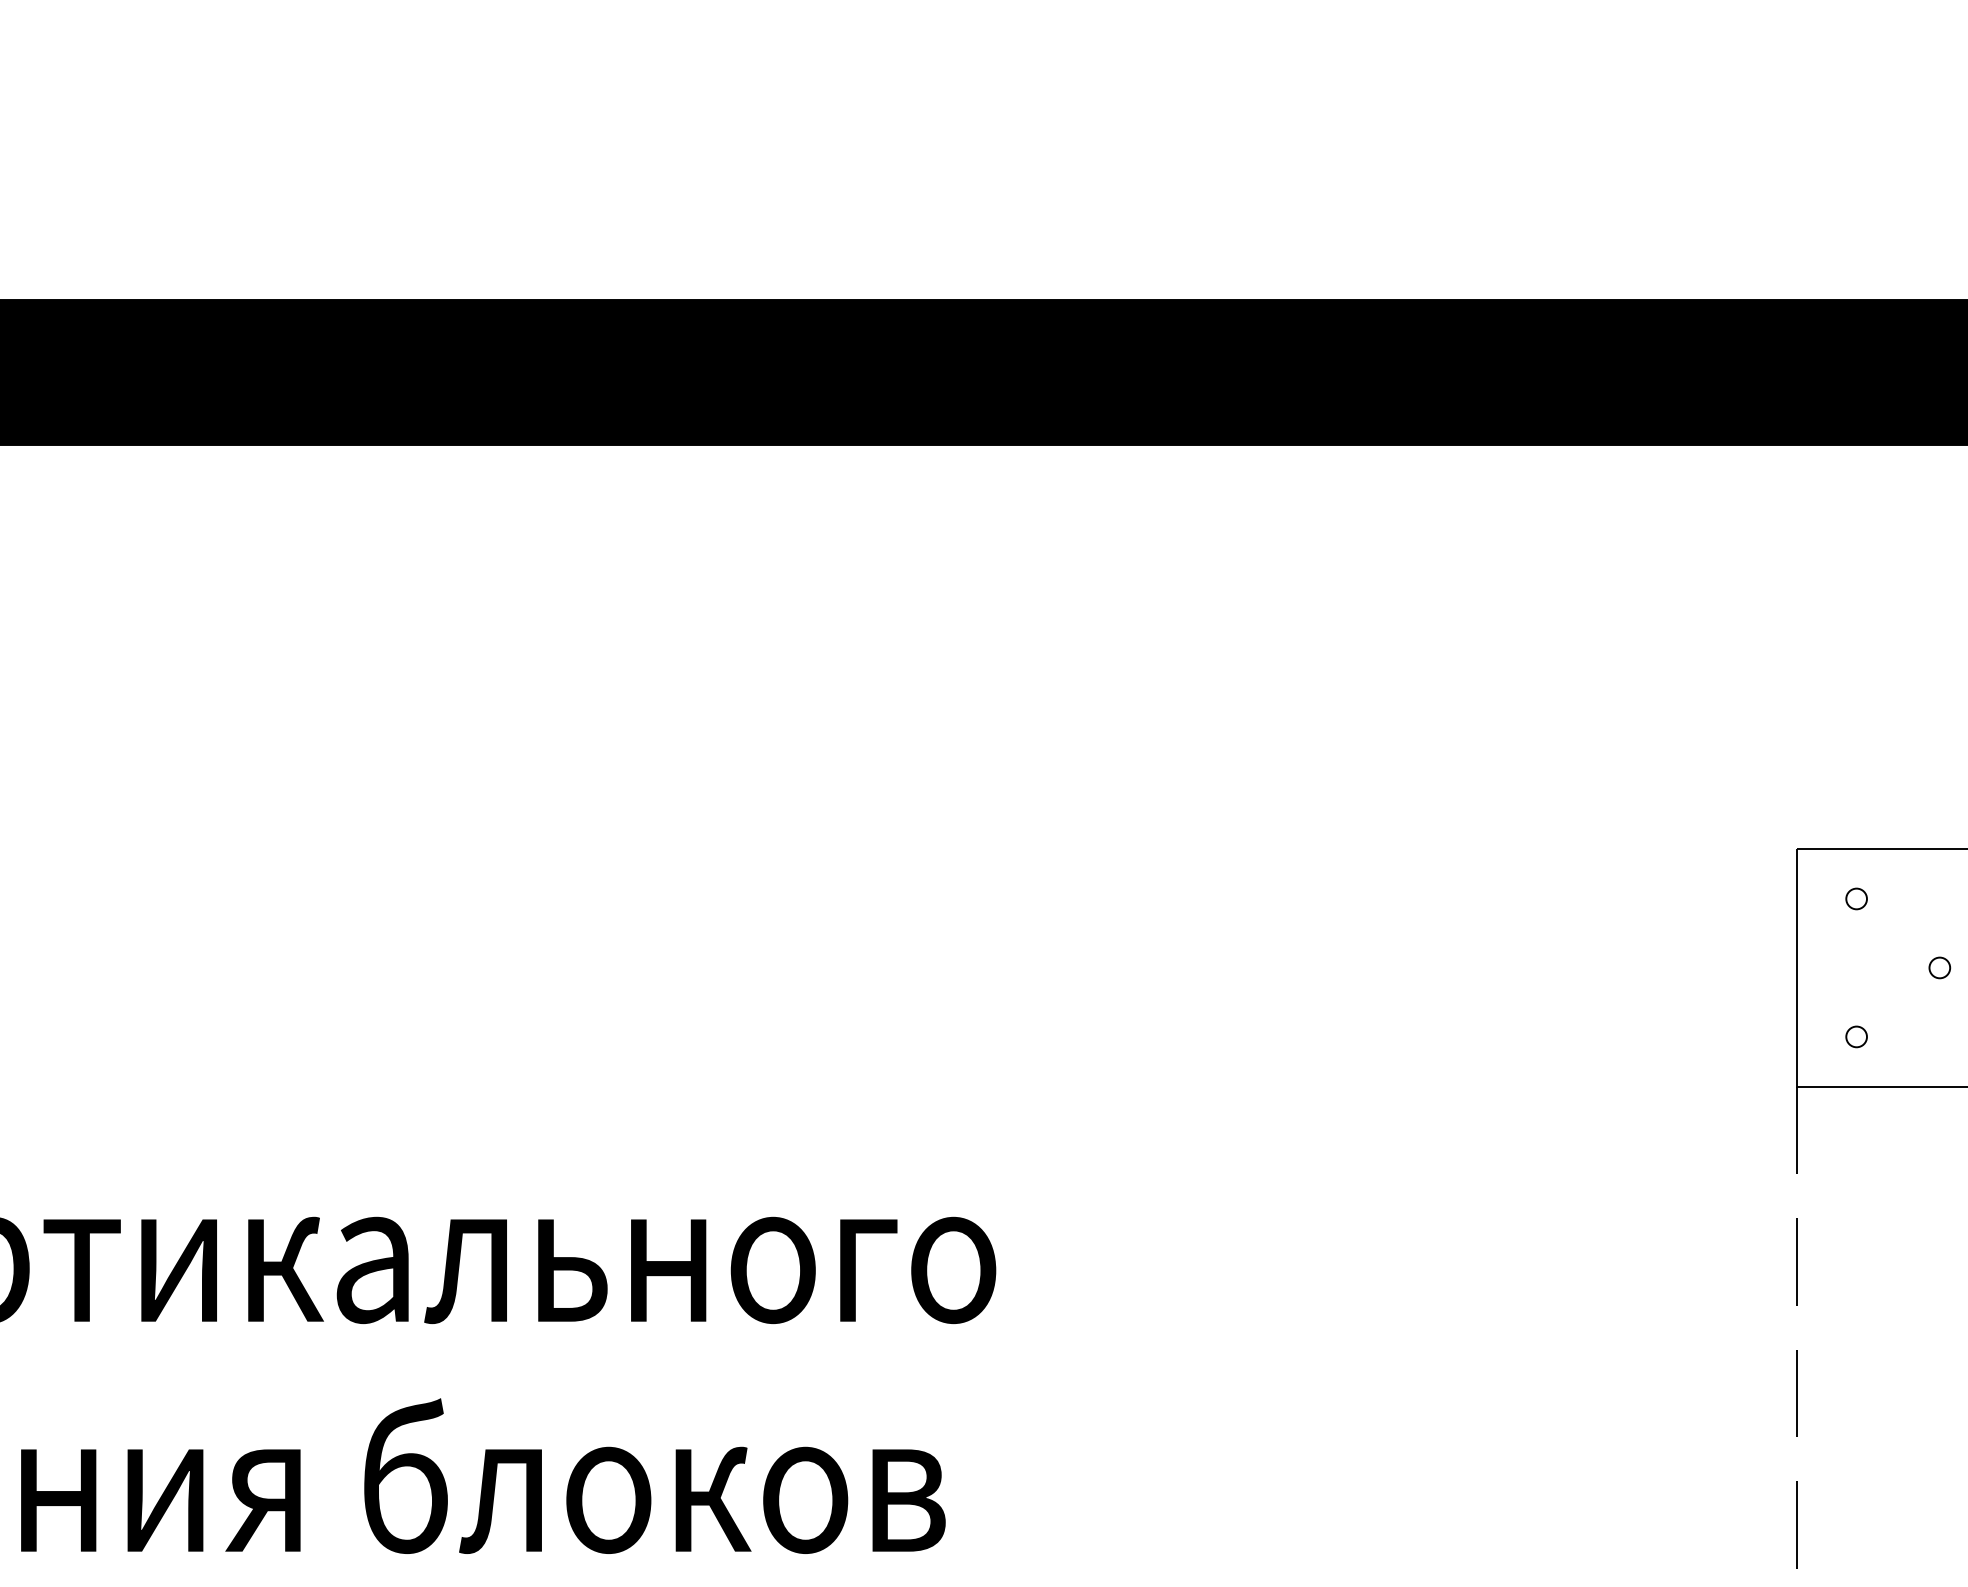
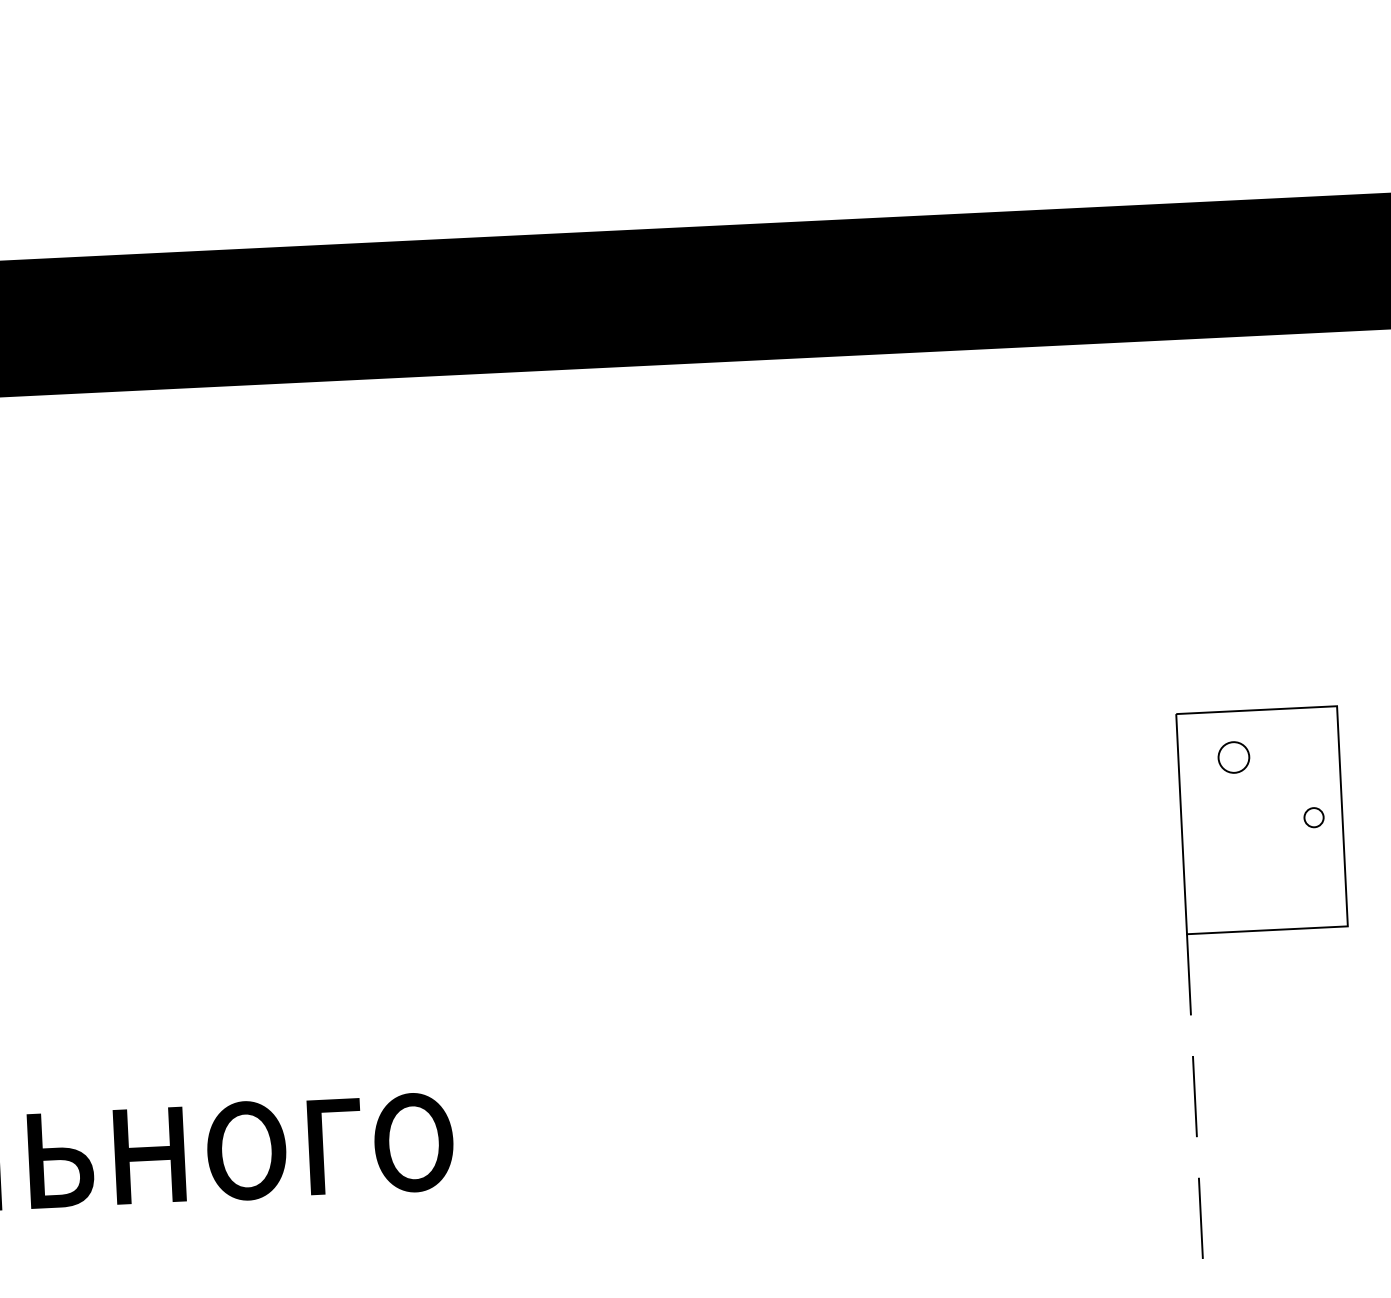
circle: (1856, 898) -> (1233, 757), size x1.6
circle: (1856, 1036) -> (1239, 884), removed

